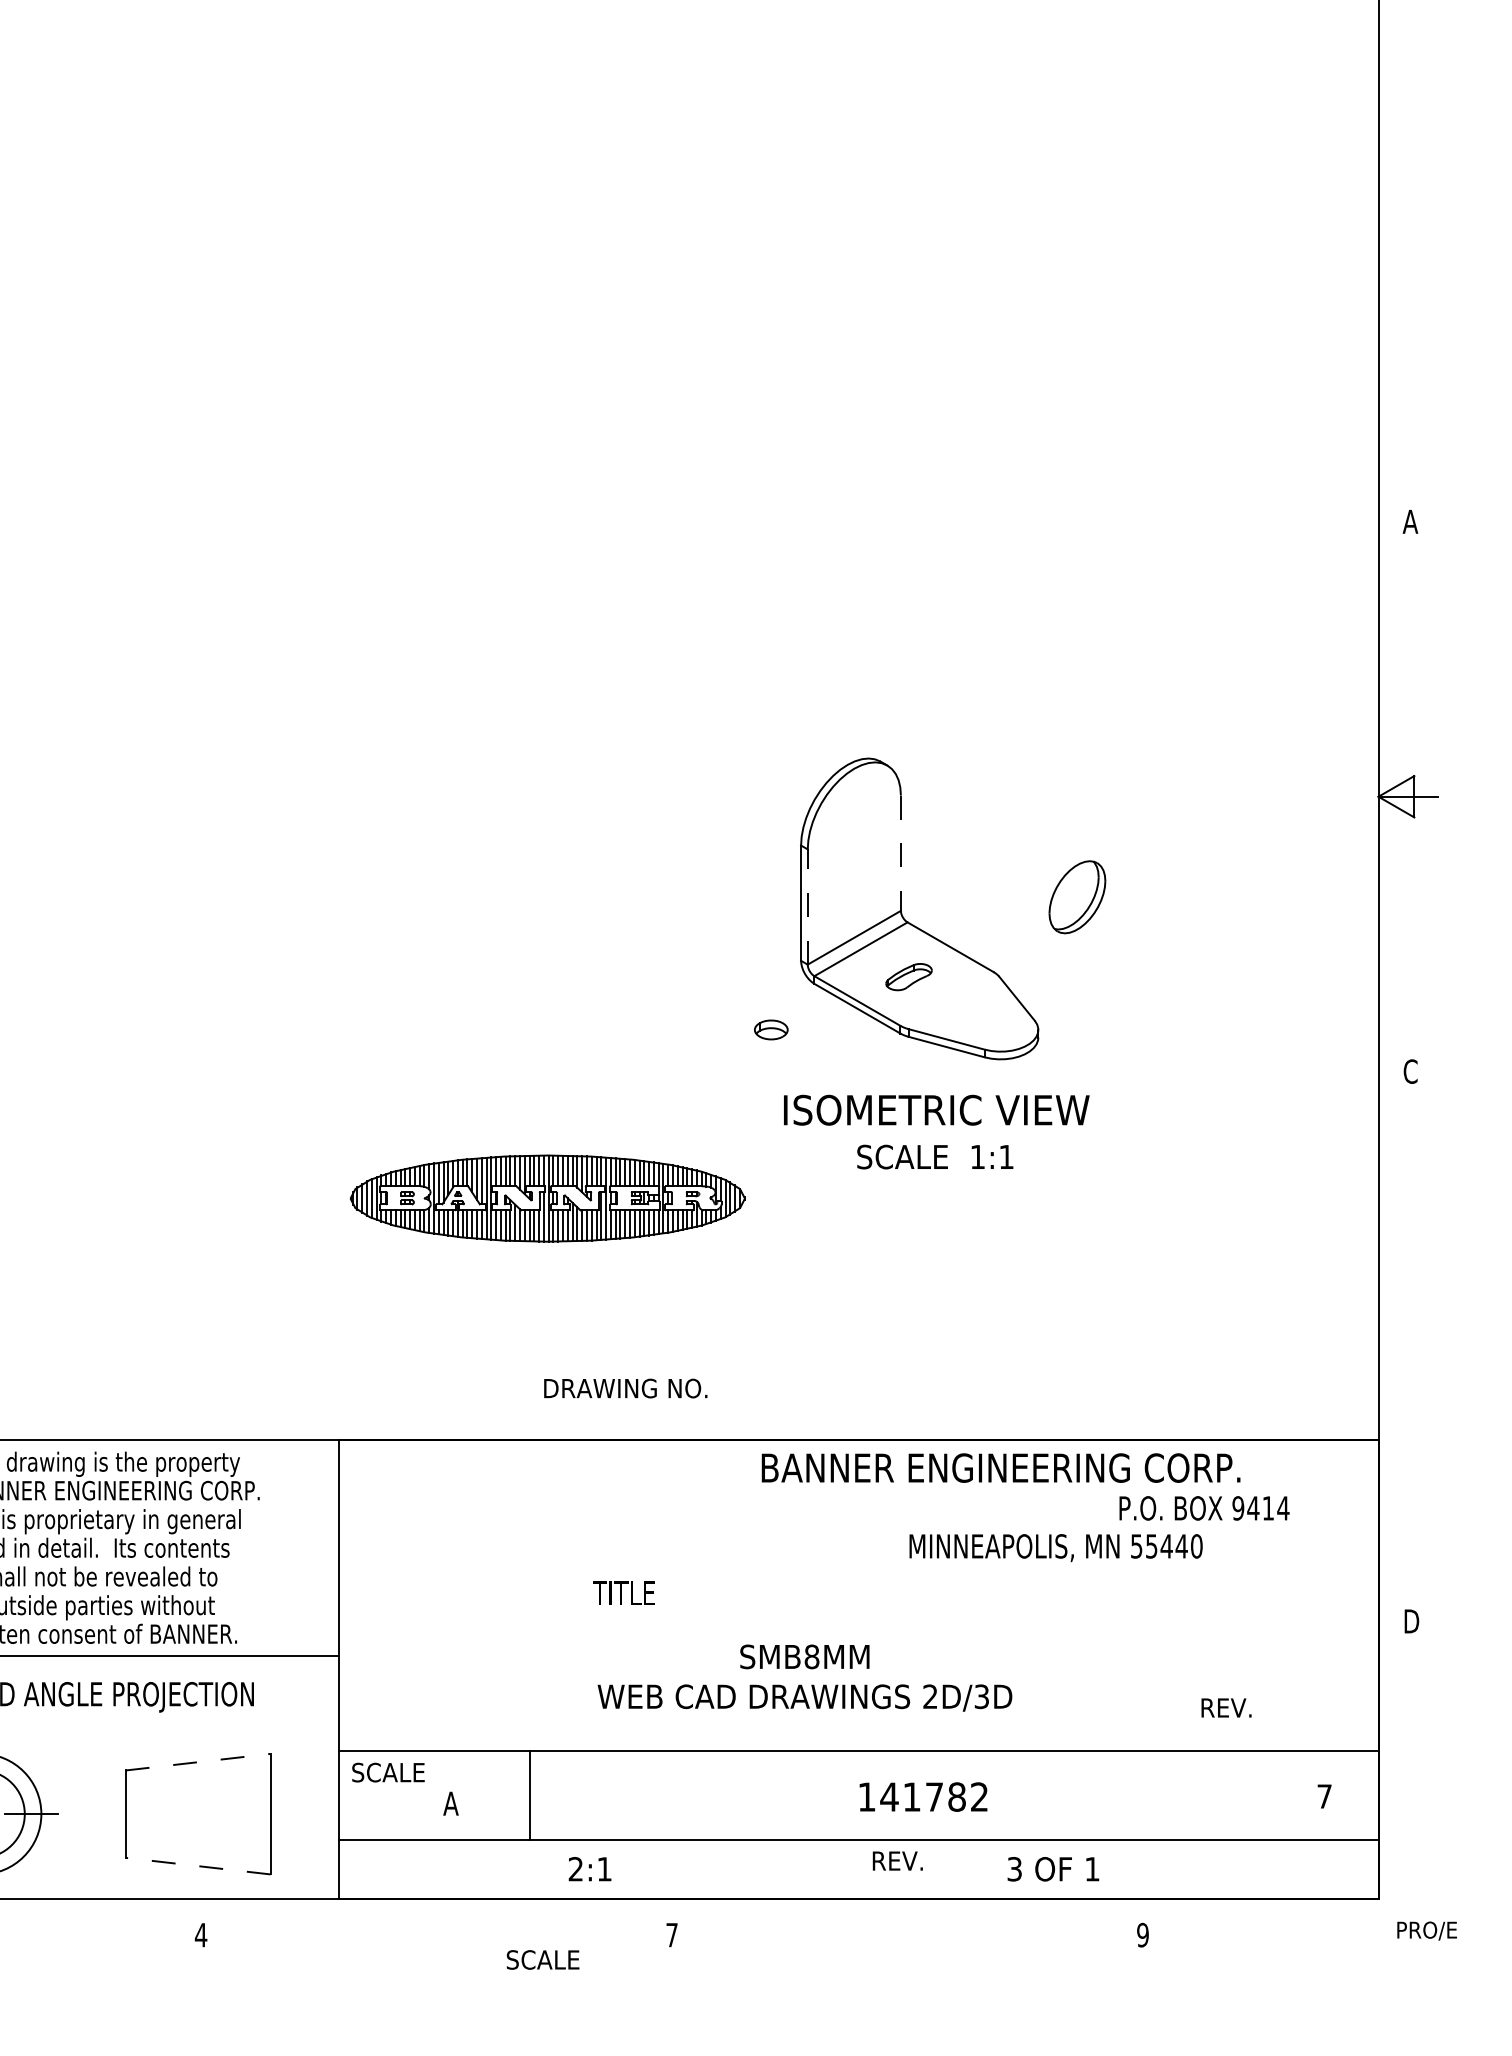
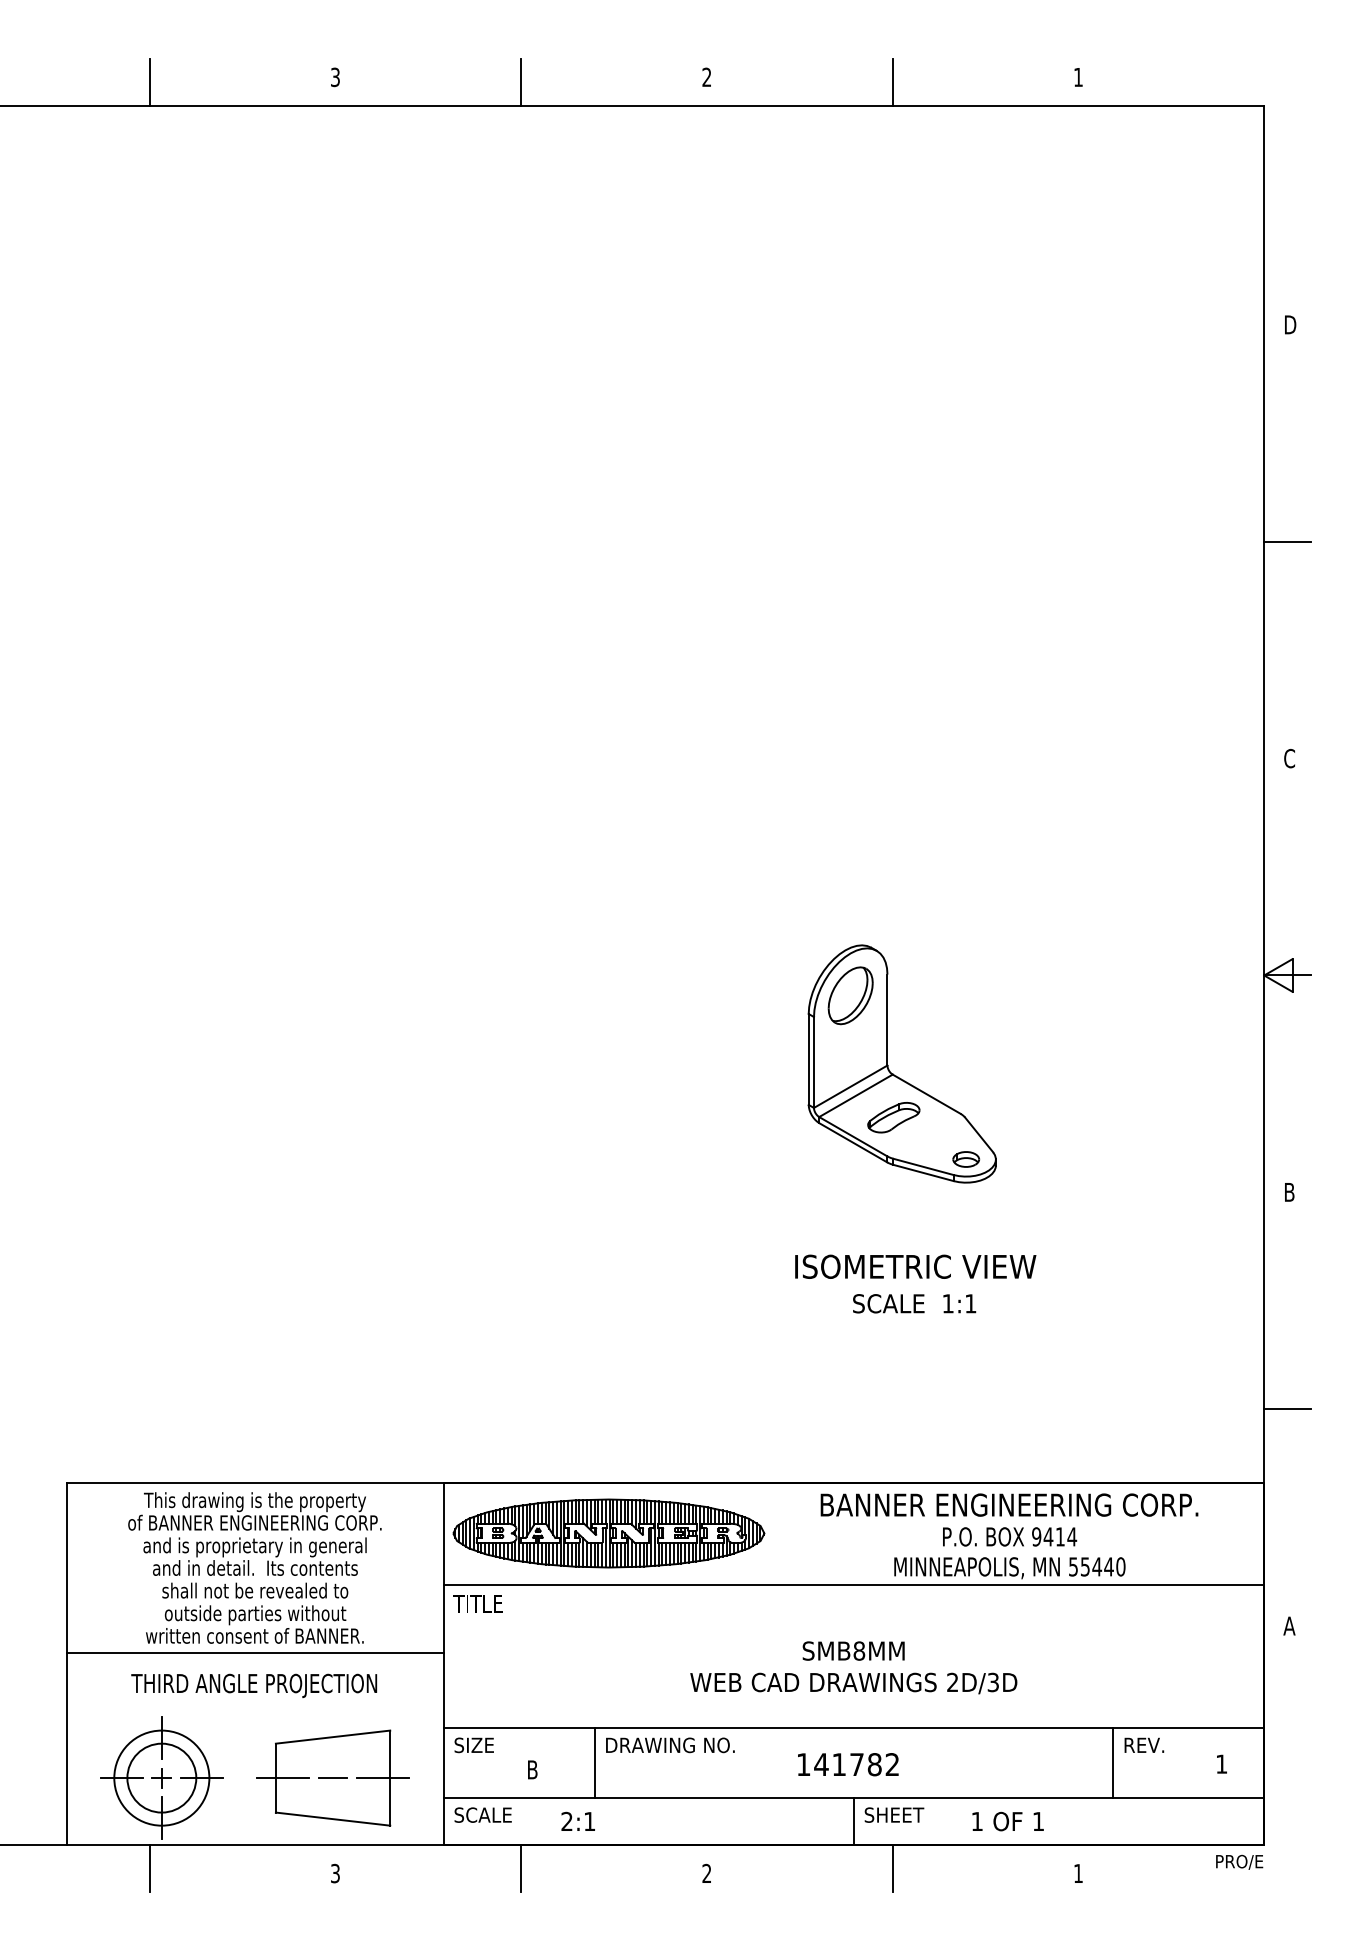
line: (1407, 246) -> (1287, 541), added
text: (1410, 521) -> (1289, 758), A -> C
line: (900, 853) -> (887, 1020), dashed -> solid
part: (1077, 896) -> (850, 995), moved
line: (807, 907) -> (813, 1062), dashed -> solid
part: (908, 976) -> (893, 1117), size x1.43
part: (771, 1029) -> (966, 1159), moved
text: (1410, 1071) -> (1289, 1192), C -> B
text: (936, 1131) -> (915, 1283), moved
part: (547, 1198) -> (608, 1533), moved
line: (1407, 1346) -> (1287, 1409), added
text: (625, 1388) -> (670, 1745), moved
text: (1001, 1467) -> (1009, 1504), moved
text: (1205, 1507) -> (1010, 1536), moved
line: (857, 1569) -> (853, 1585), added
text: (623, 1592) -> (477, 1603), moved
text: (1410, 1620) -> (1289, 1625), D -> A
text: (804, 1677) -> (853, 1667), moved
text: (1226, 1706) -> (1144, 1744), moved
line: (198, 1762) -> (333, 1737), dashed -> solid
text: (395, 1772) -> (488, 1745), SCALE -> SIZE
line: (1187, 1795) -> (1113, 1763), added
text: (1324, 1795) -> (1221, 1763), 7 -> 1
text: (923, 1796) -> (848, 1764), moved
text: (450, 1803) -> (532, 1769), A -> B
line: (135, 1814) -> (283, 1778), added
line: (197, 1814) -> (332, 1778), added
line: (260, 1814) -> (382, 1778), added
text: (909, 1860) -> (894, 1814), REV. -> SHEET
line: (198, 1866) -> (333, 1819), dashed -> solid
text: (589, 1867) -> (577, 1820), moved
line: (859, 1869) -> (854, 1821), added
text: (1013, 1869) -> (976, 1821), 3 -> 1
line: (437, 1928) -> (521, 1868), added
line: (907, 1928) -> (892, 1868), added
text: (1427, 1929) -> (1239, 1861), moved
text: (671, 1933) -> (706, 1872), 7 -> 2
text: (201, 1935) -> (335, 1873), 4 -> 3
text: (1143, 1935) -> (1078, 1873), 9 -> 1
text: (542, 1959) -> (482, 1814), moved

